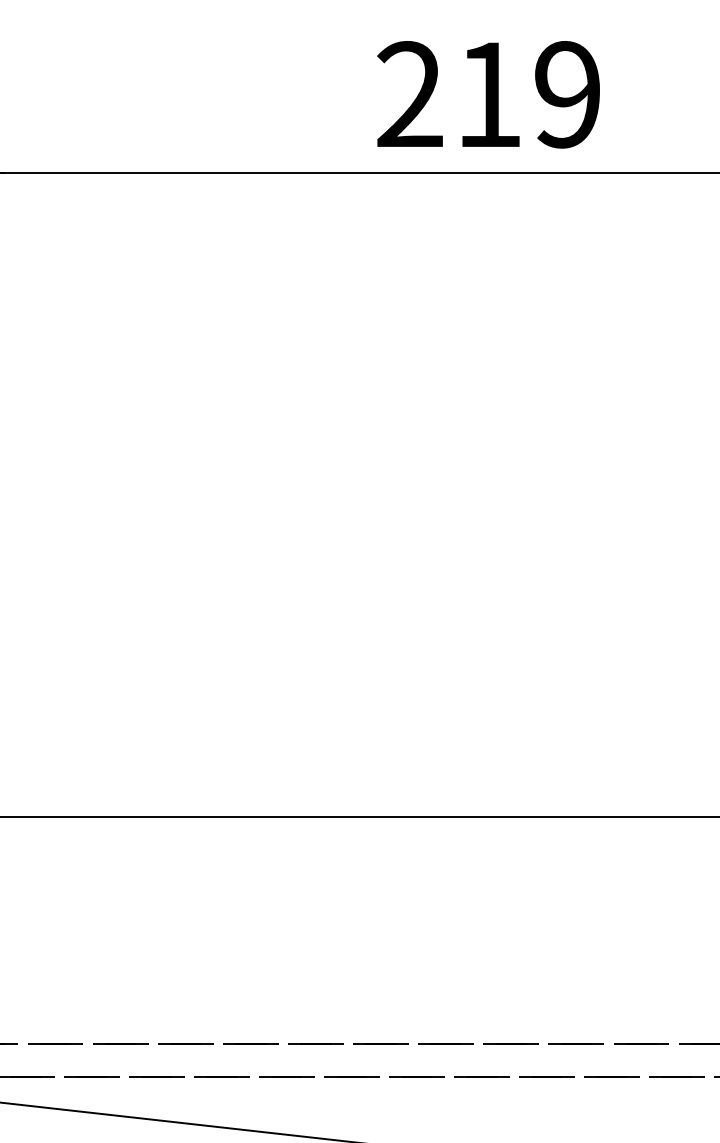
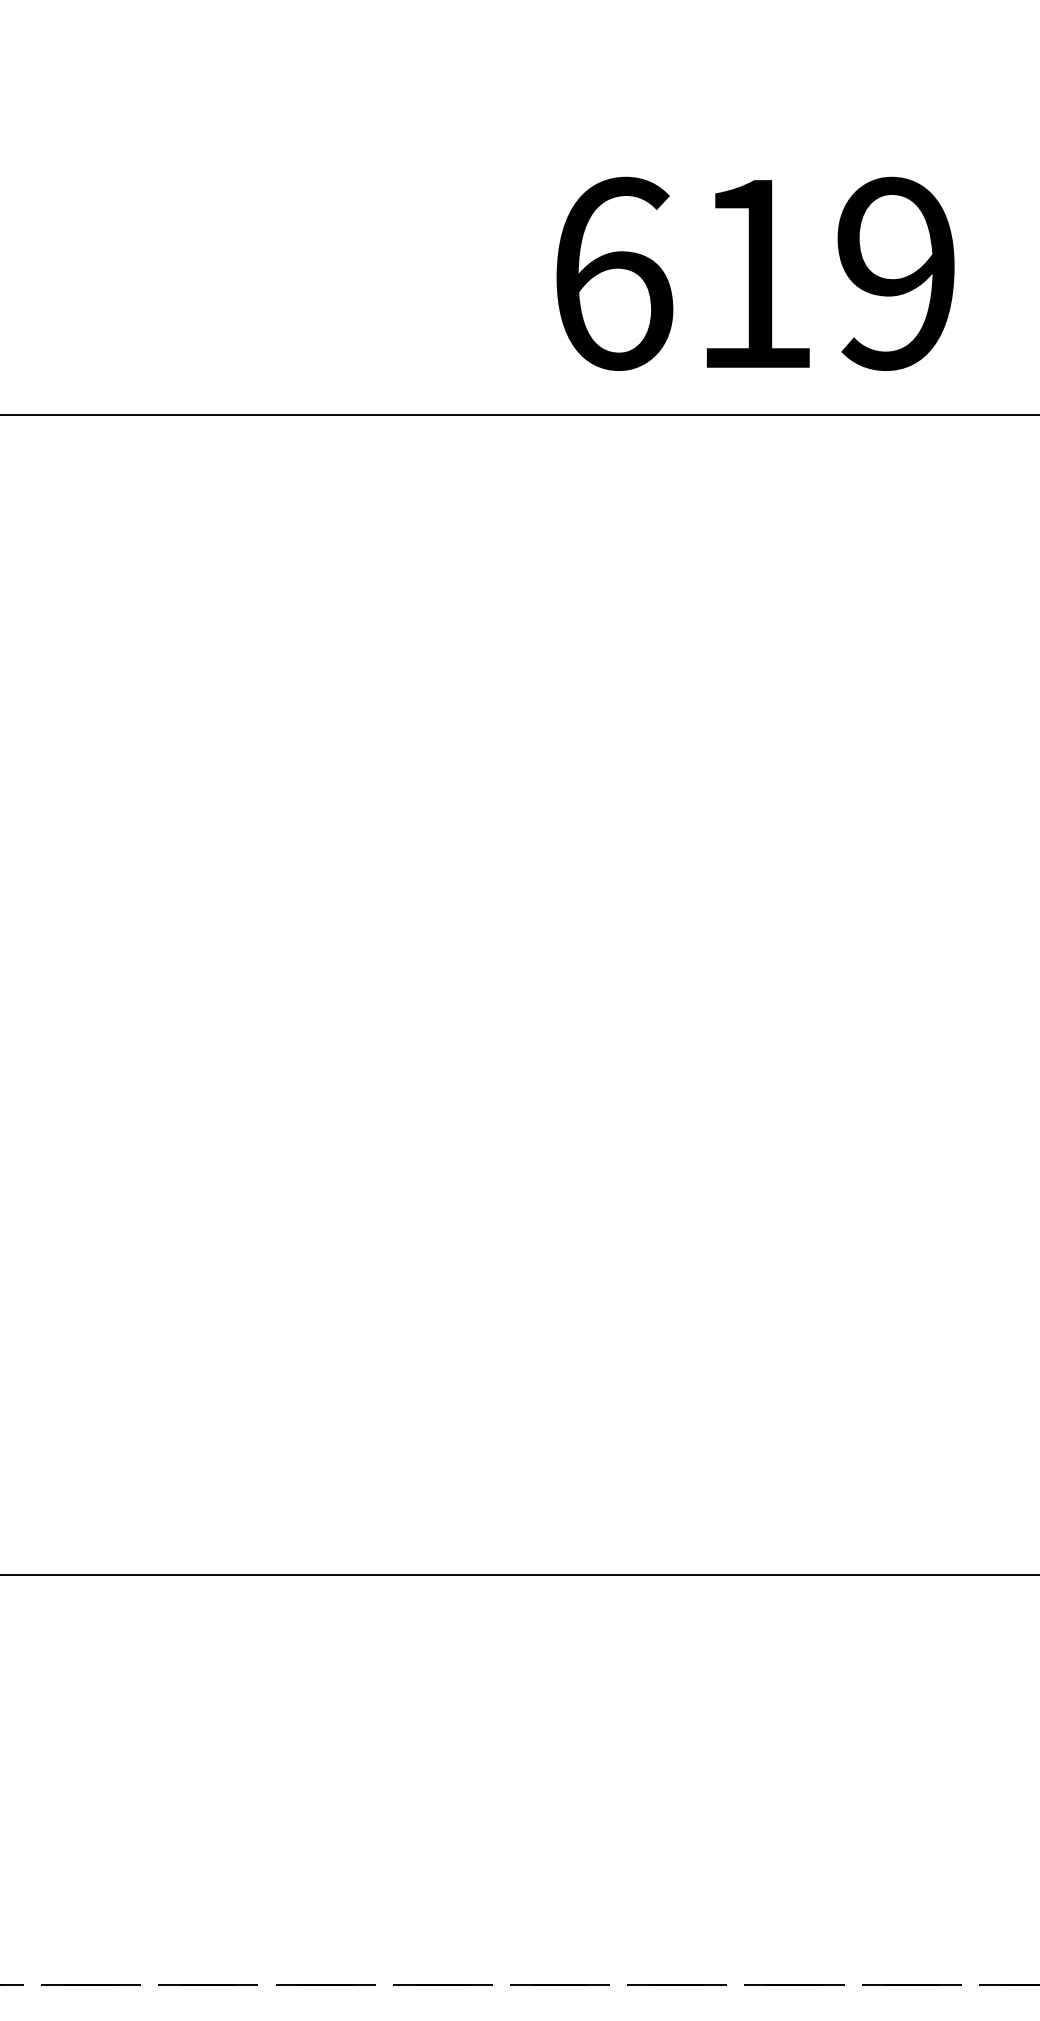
text: (410, 94) -> (613, 273), 219 -> 619

